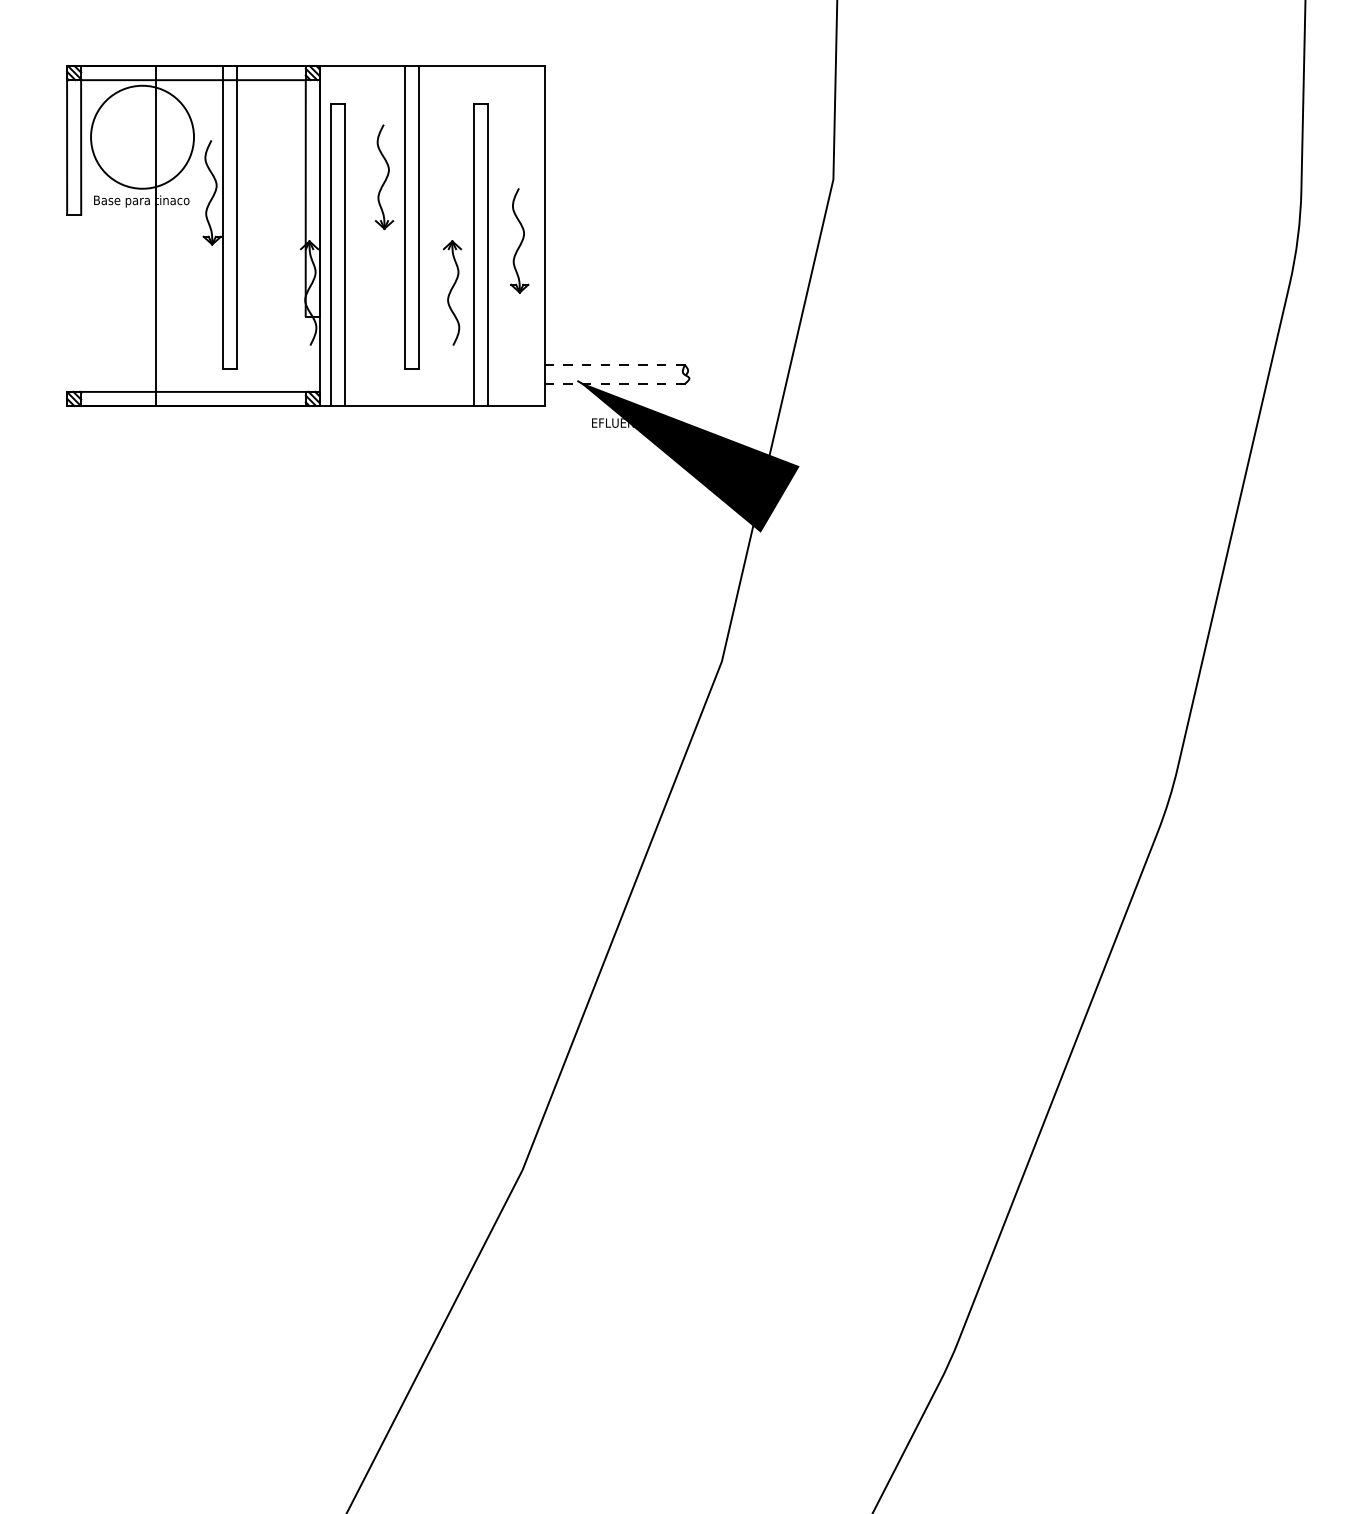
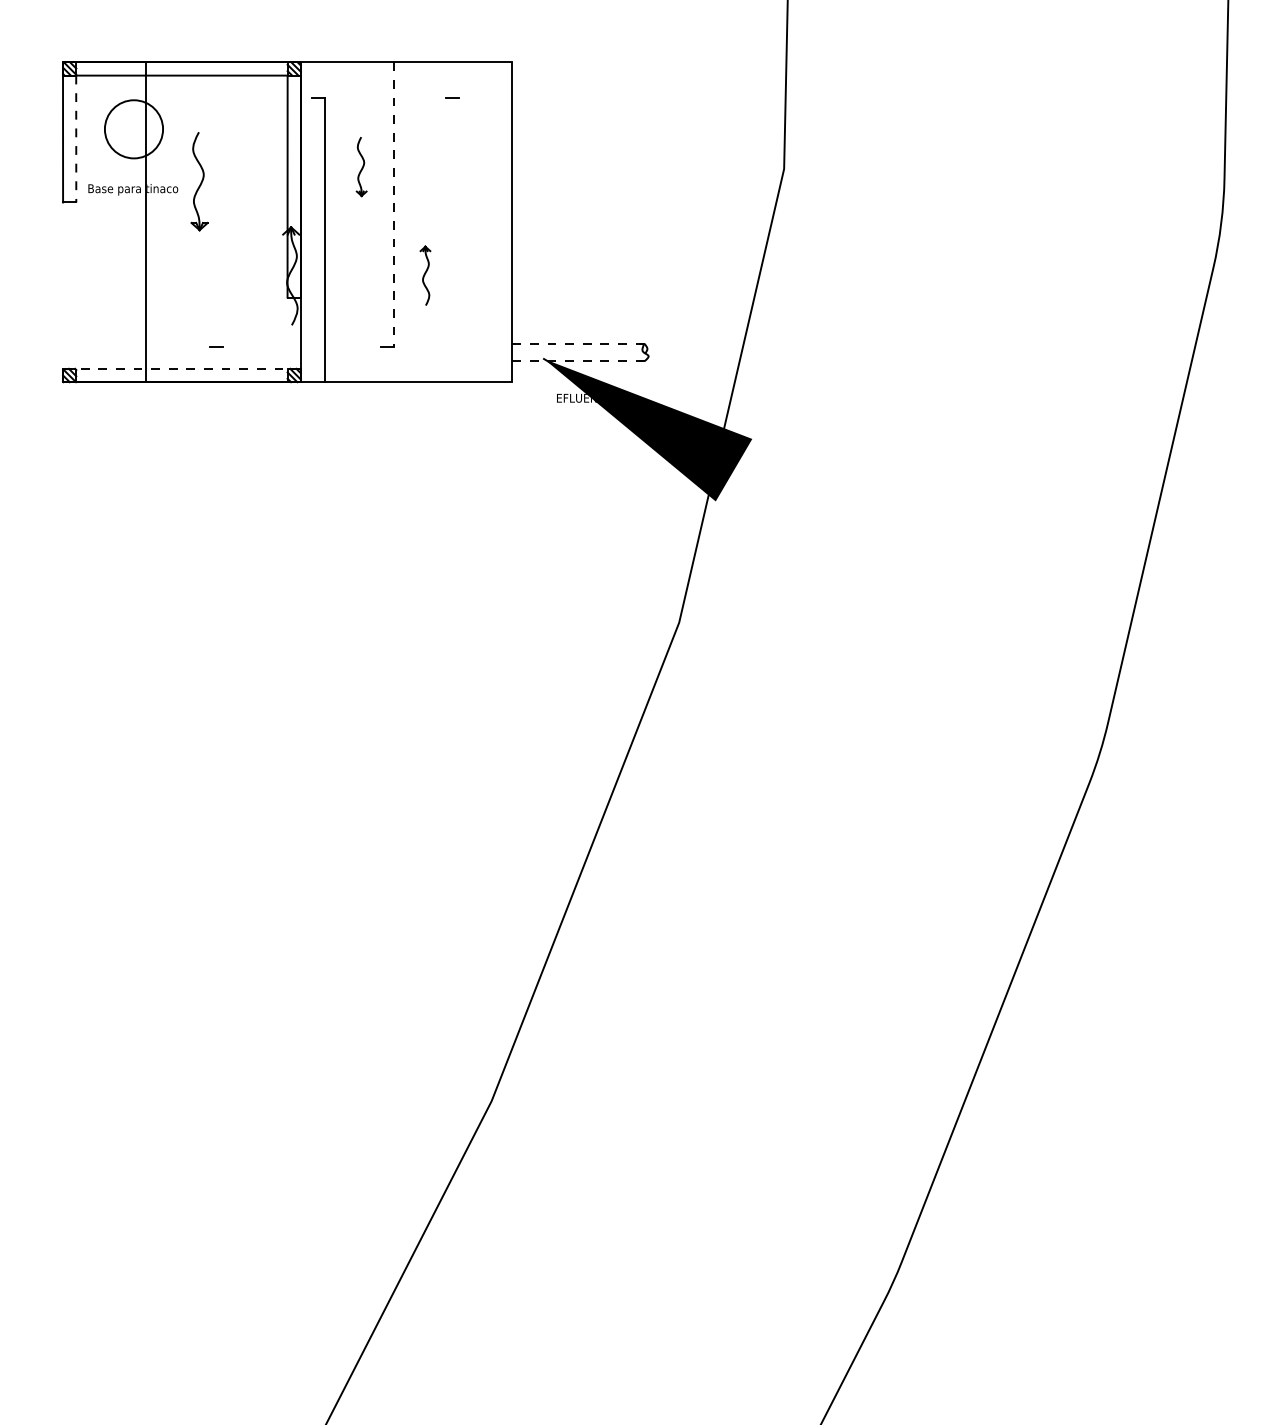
circle: (142, 136) -> (133, 128), size x0.6
line: (81, 148) -> (76, 139), solid -> dashed
part: (384, 176) -> (361, 166), size x0.6
line: (223, 217) -> (210, 204), removed
line: (237, 217) -> (223, 204), removed
line: (404, 217) -> (380, 204), removed
line: (418, 217) -> (393, 204), solid -> dashed
part: (519, 240) -> (488, 226), removed
line: (331, 254) -> (311, 239), removed
line: (474, 254) -> (446, 239), removed
line: (488, 254) -> (459, 239), removed
part: (451, 292) -> (424, 275), size x0.6
line: (193, 391) -> (181, 368), solid -> dashed

